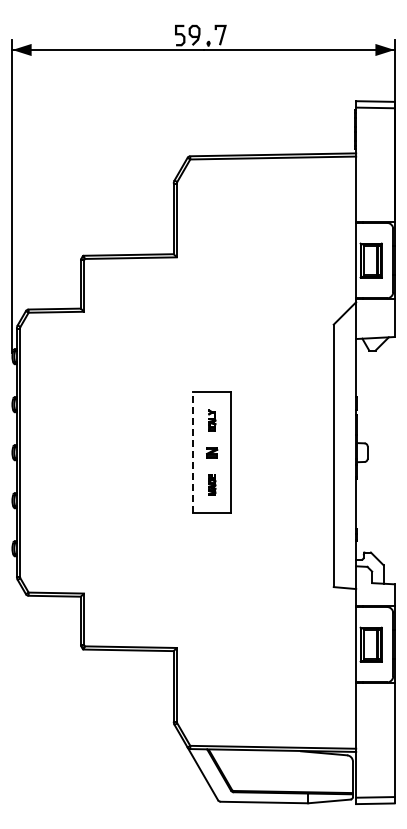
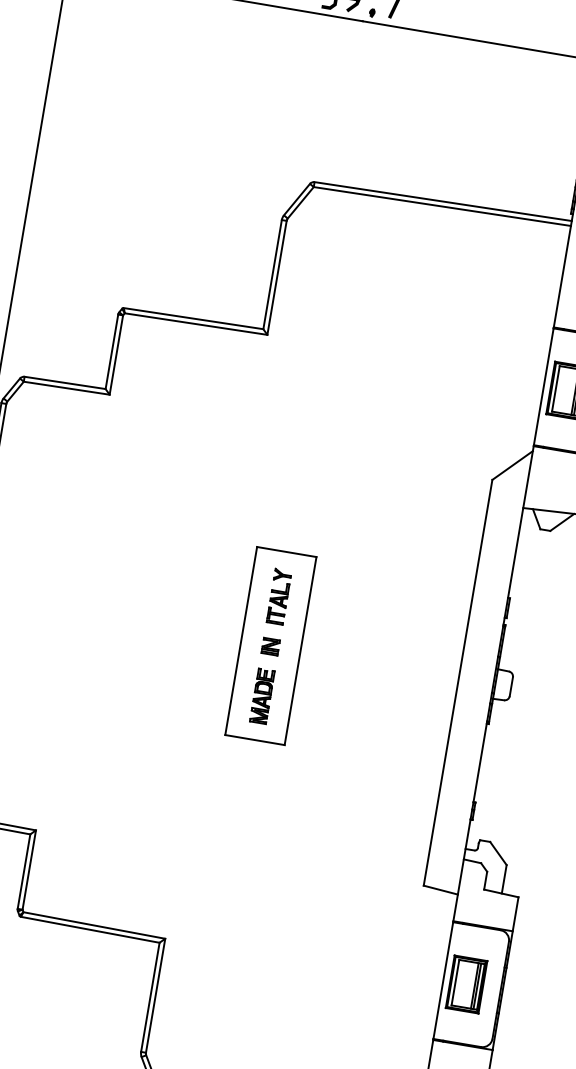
part: (212, 420) -> (279, 596), size x1.67
line: (192, 452) -> (240, 640), dashed -> solid
part: (212, 484) -> (263, 695), size x1.67

